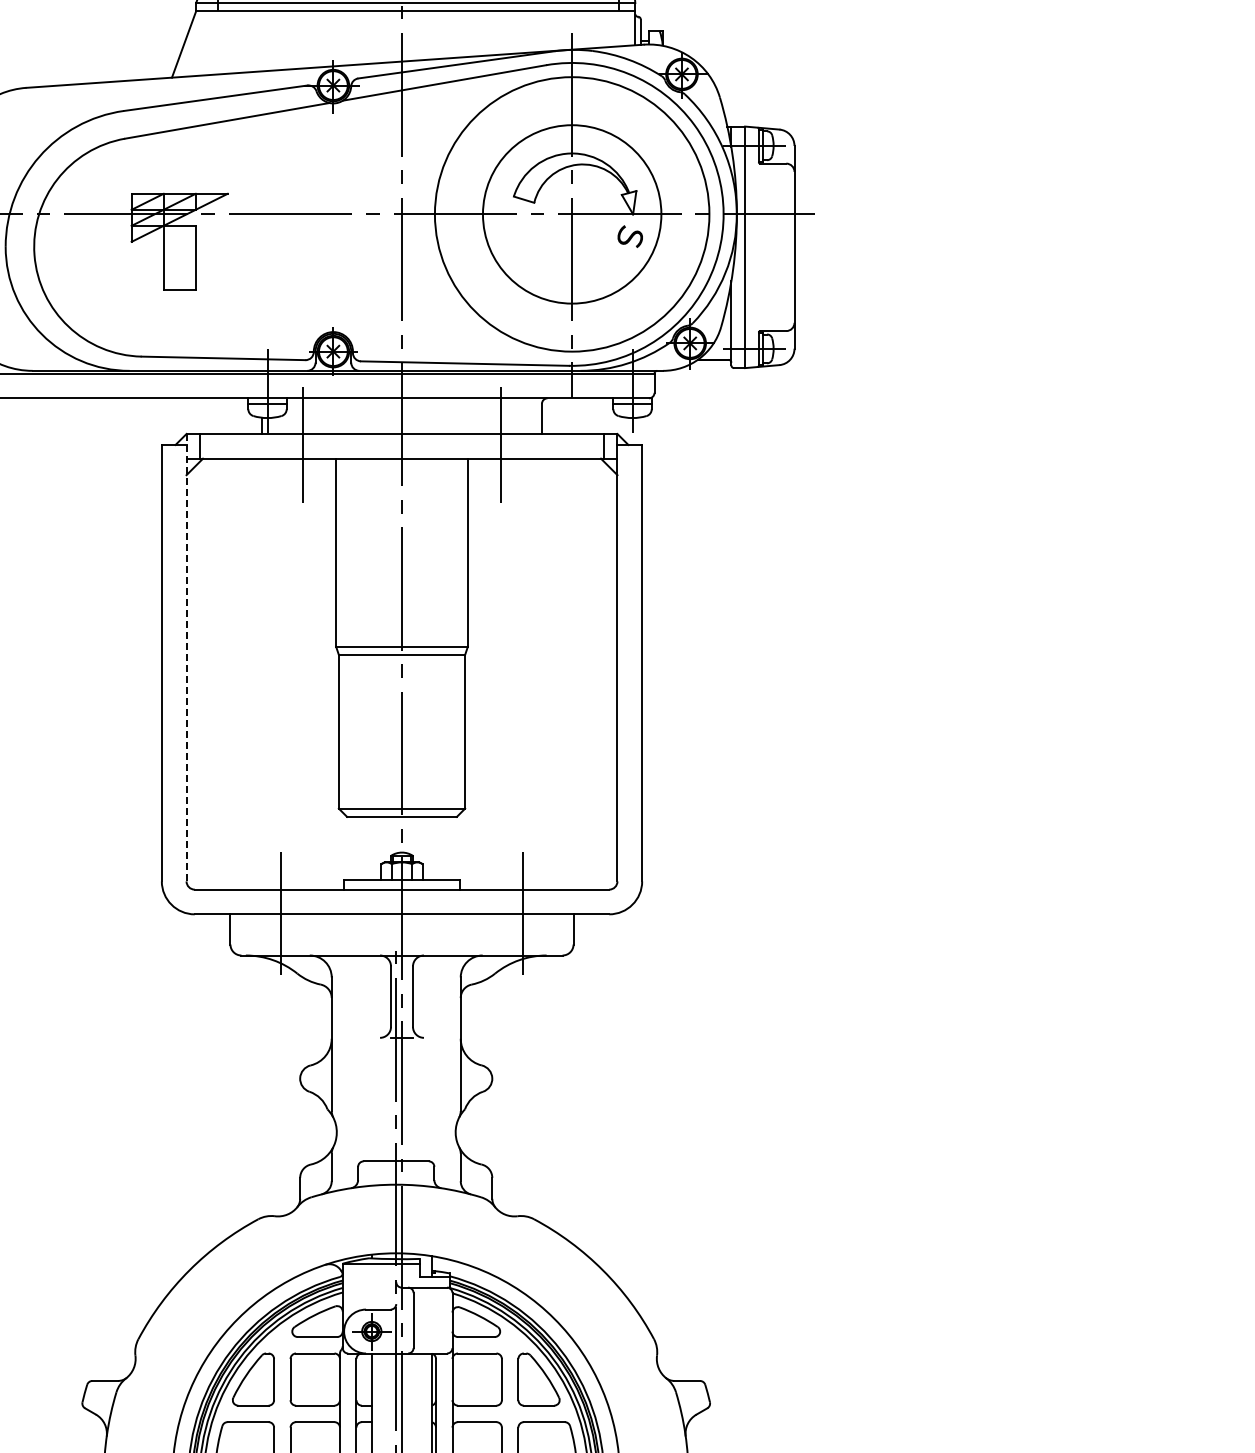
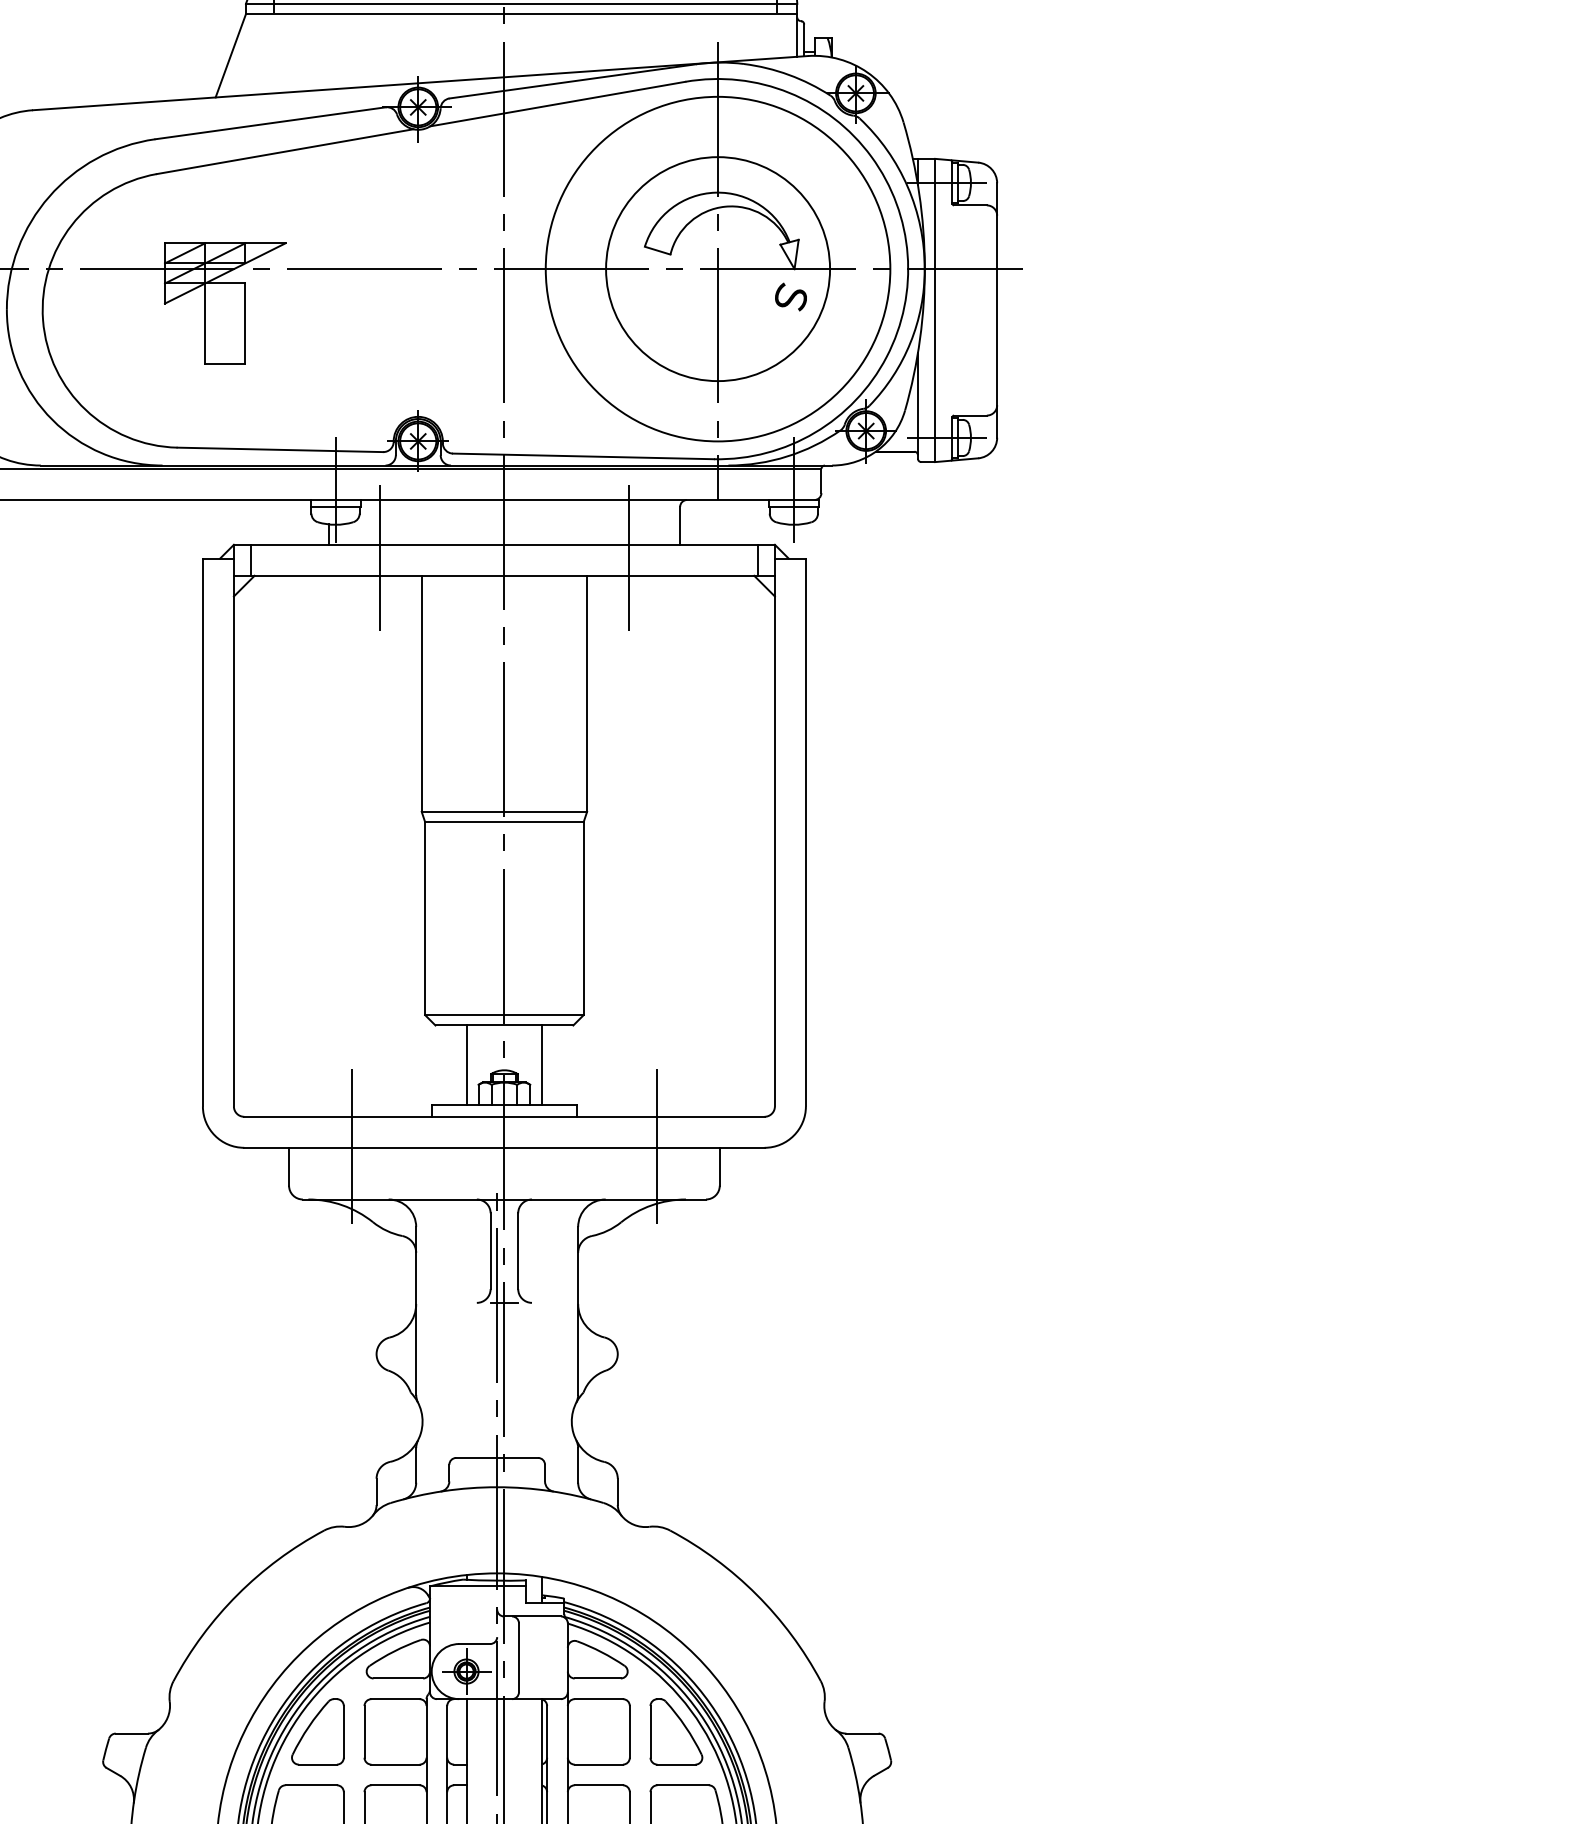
line: (186, 657) -> (233, 825), dashed -> solid
line: (371, 848) -> (466, 1065), added
line: (432, 848) -> (542, 1065), added

